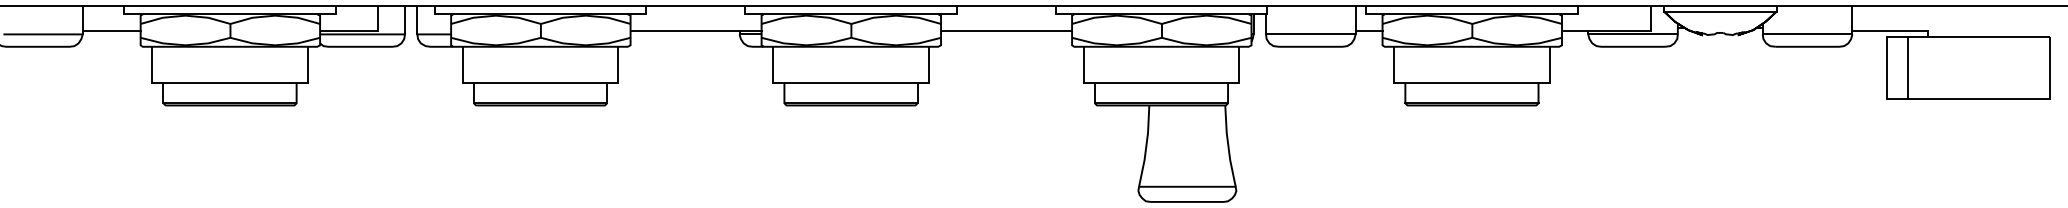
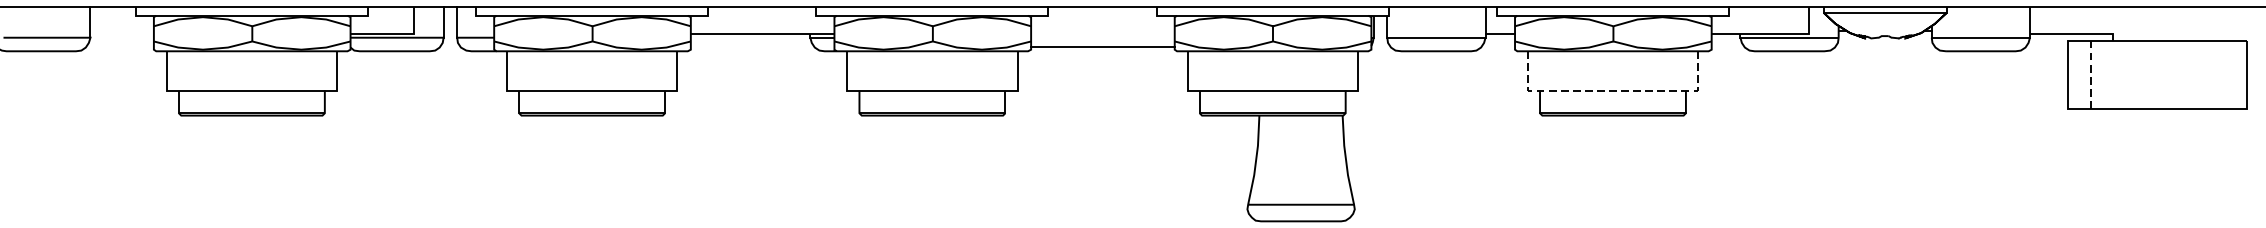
line: (111, 30) -> (121, 33), removed
line: (1006, 30) -> (1102, 46), moved
line: (1907, 68) -> (2090, 75), solid -> dashed
line: (1471, 82) -> (1612, 90), solid -> dashed

